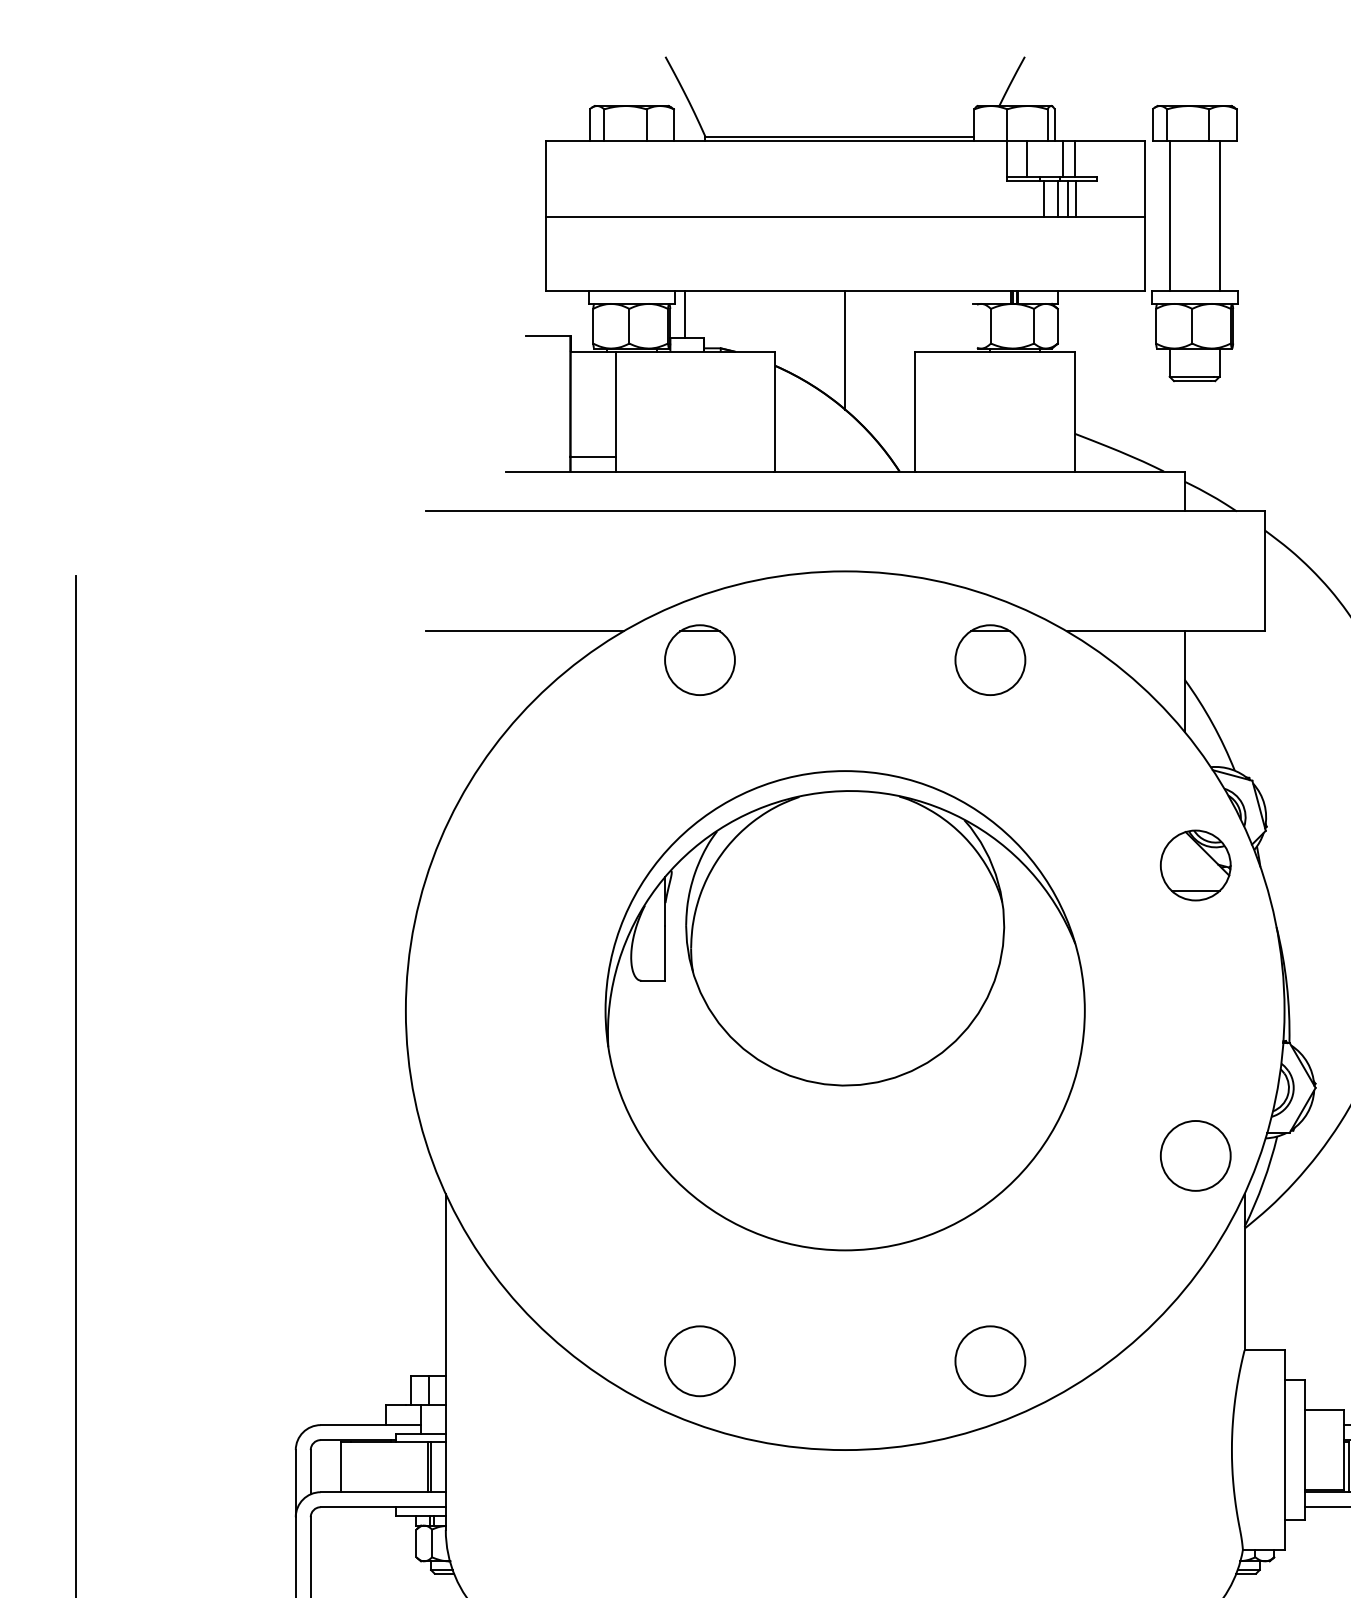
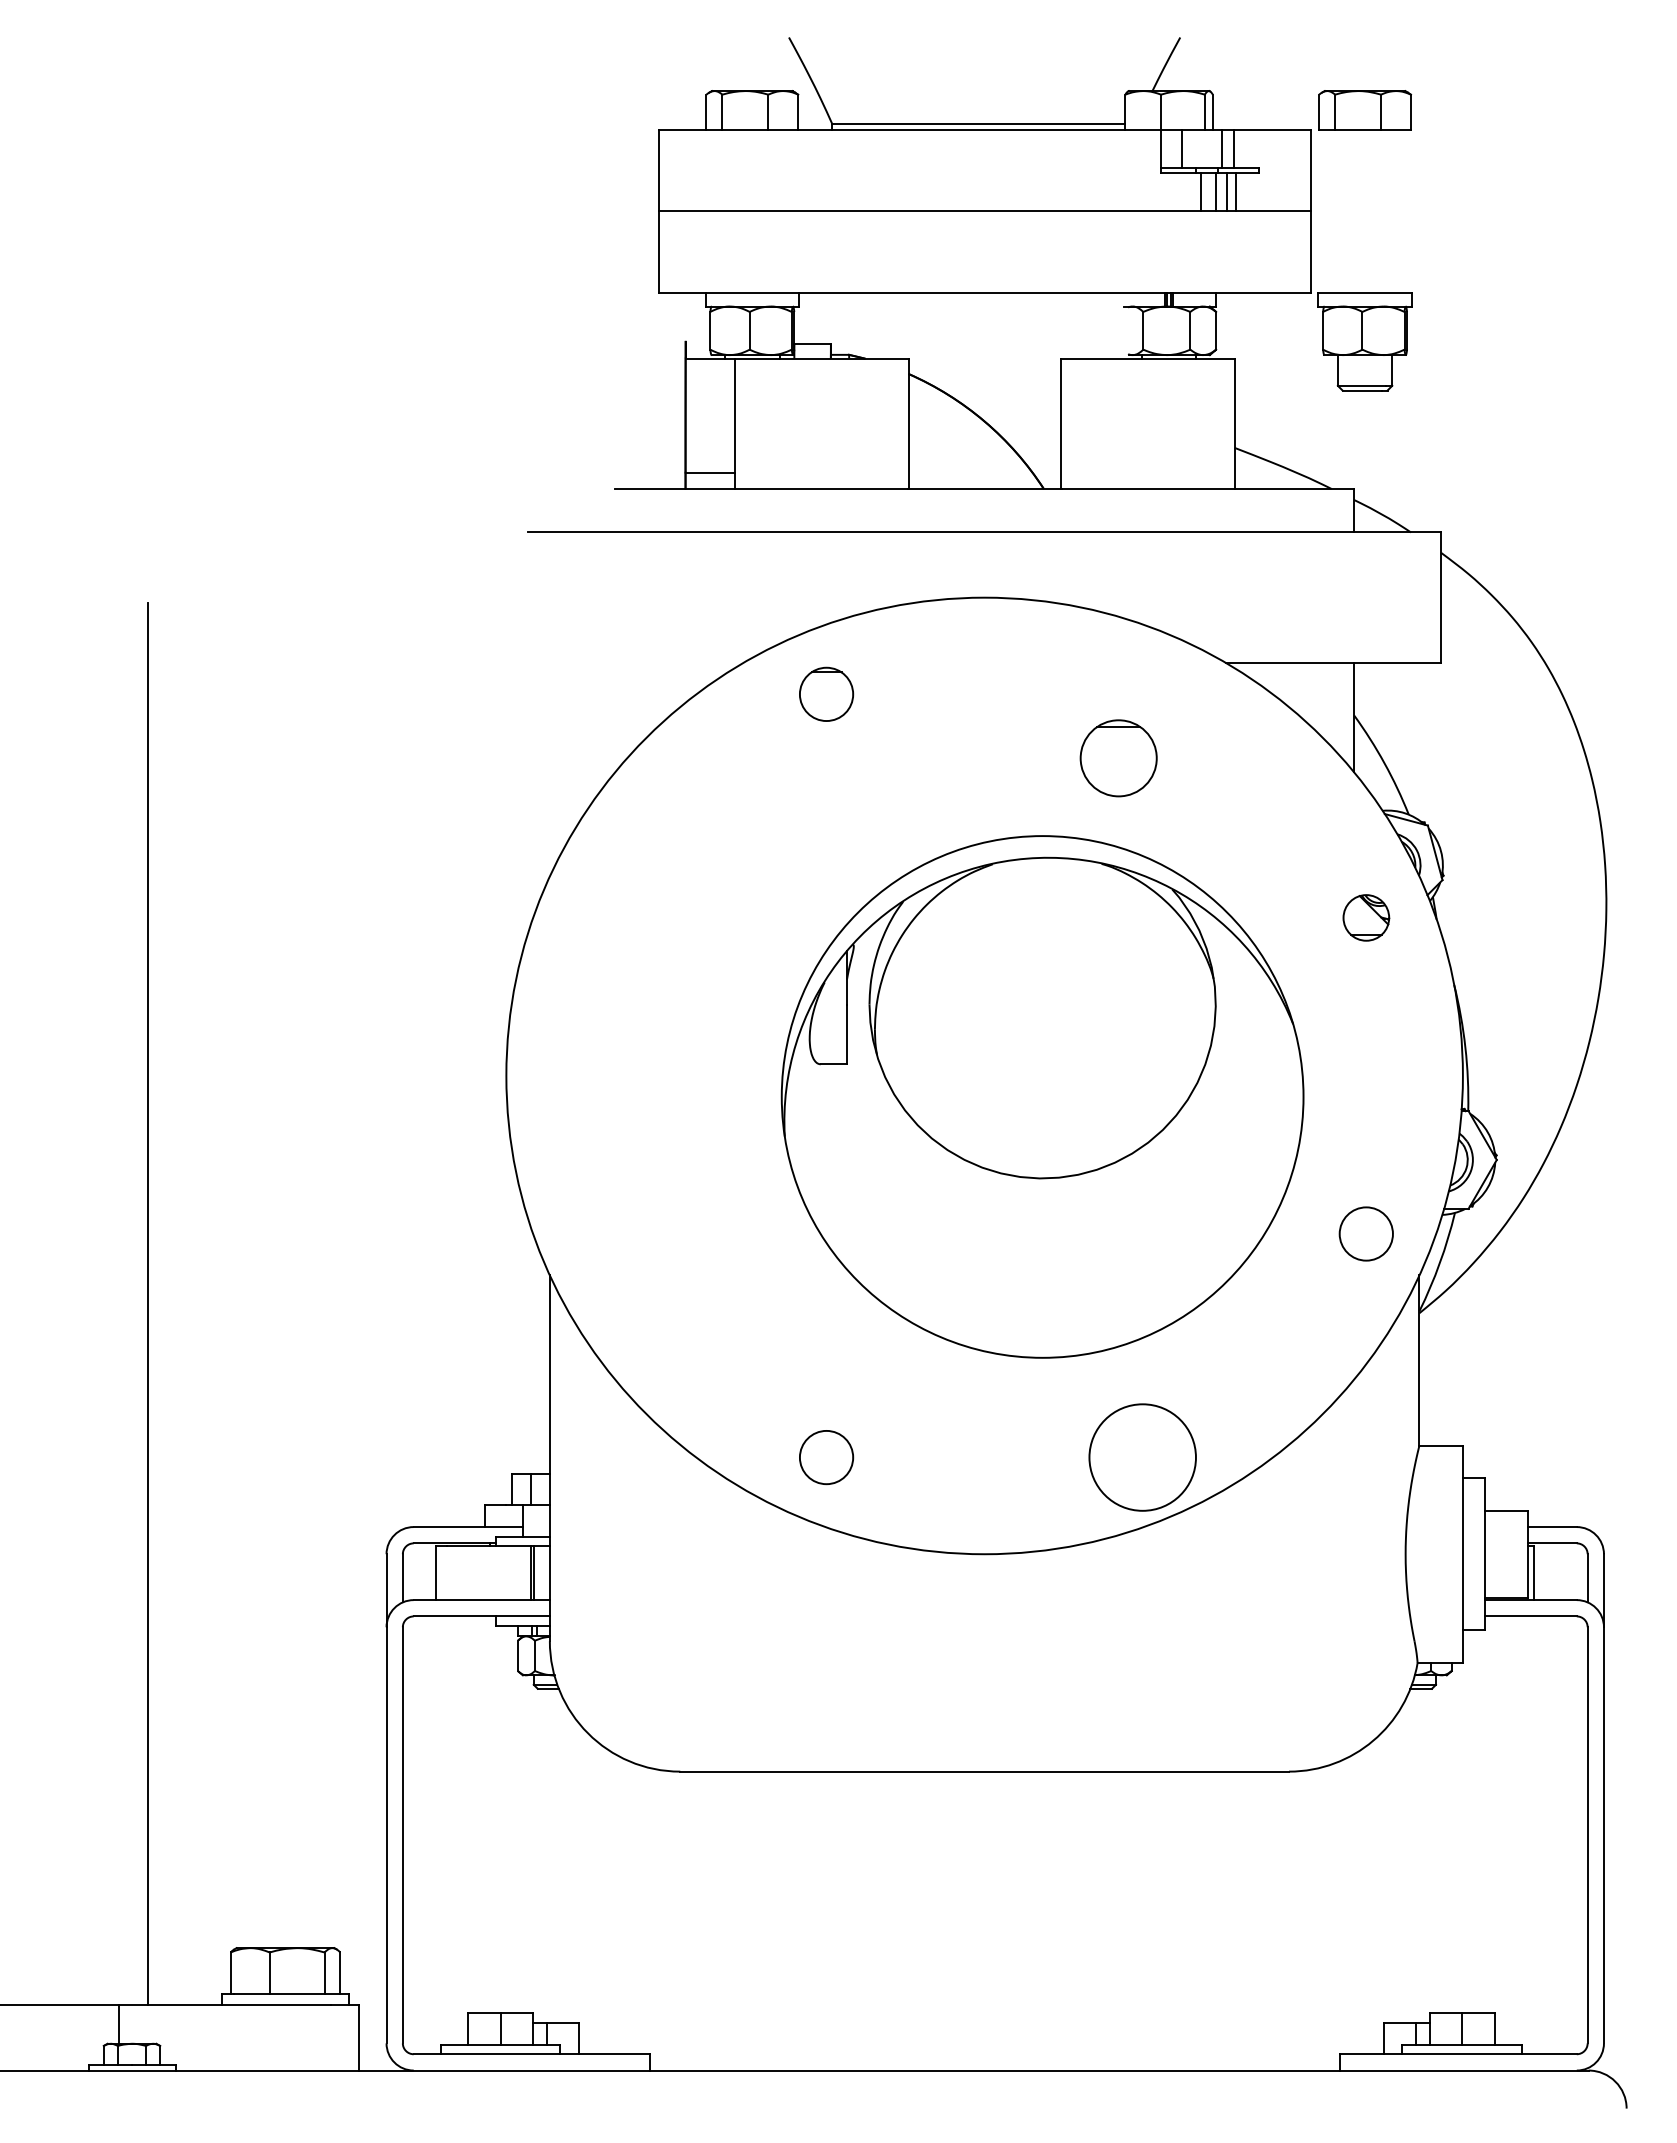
line: (1169, 215) -> (1337, 210), removed
line: (1219, 215) -> (1392, 210), removed
line: (685, 314) -> (810, 317), removed
line: (547, 335) -> (660, 340), removed
line: (845, 349) -> (984, 356), removed
line: (524, 630) -> (635, 662), removed
part: (699, 660) -> (826, 694), size x0.7
part: (990, 660) -> (1118, 758), moved
part: (1195, 865) -> (1366, 917), size x0.6
part: (845, 1010) -> (1042, 1096), moved
circle: (1195, 1155) -> (1366, 1233), size x0.7
circle: (699, 1361) -> (826, 1457), size x0.7
circle: (990, 1361) -> (1142, 1457), size x1.4

